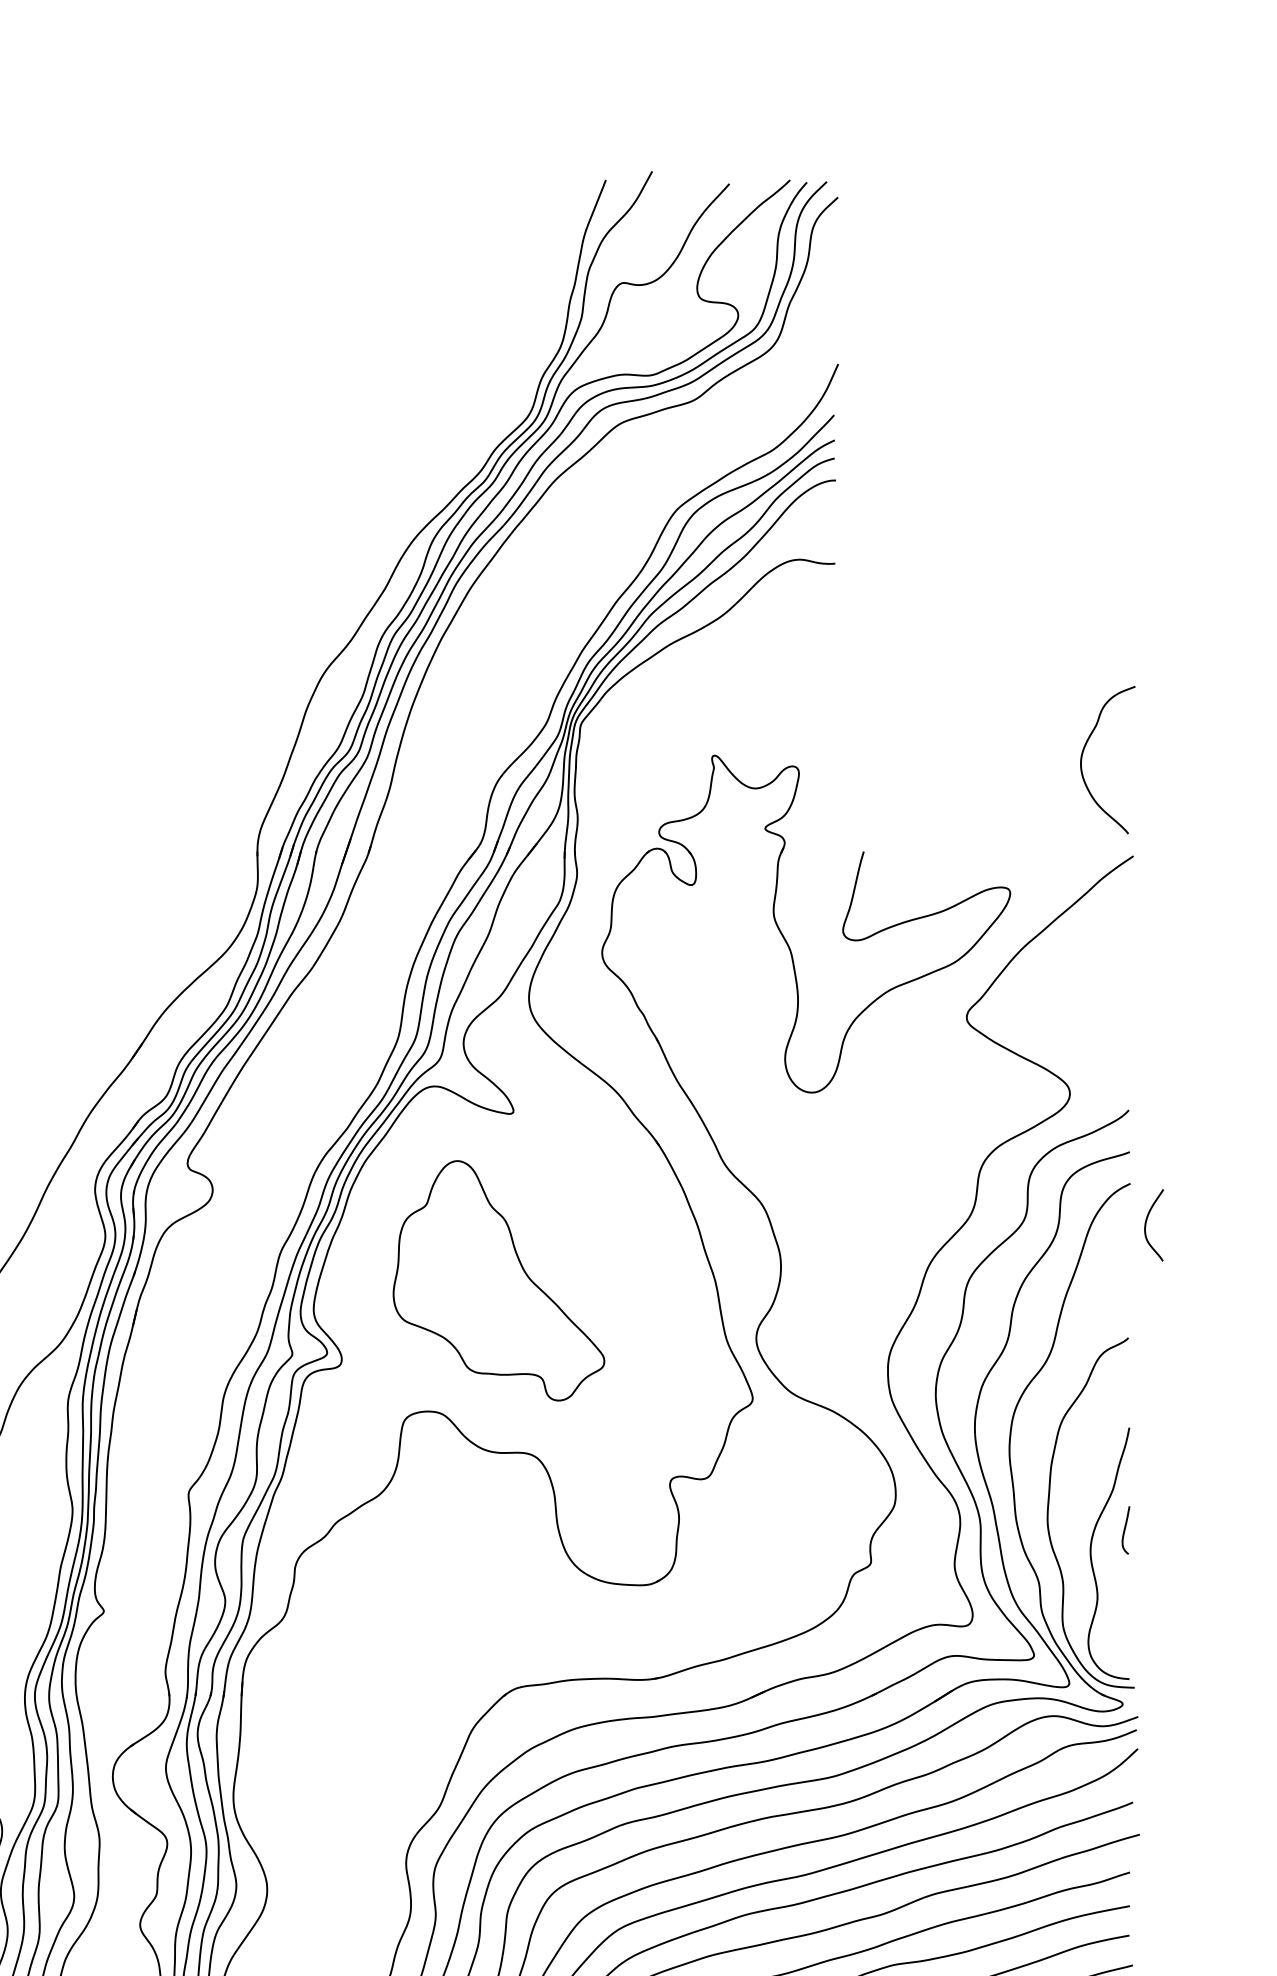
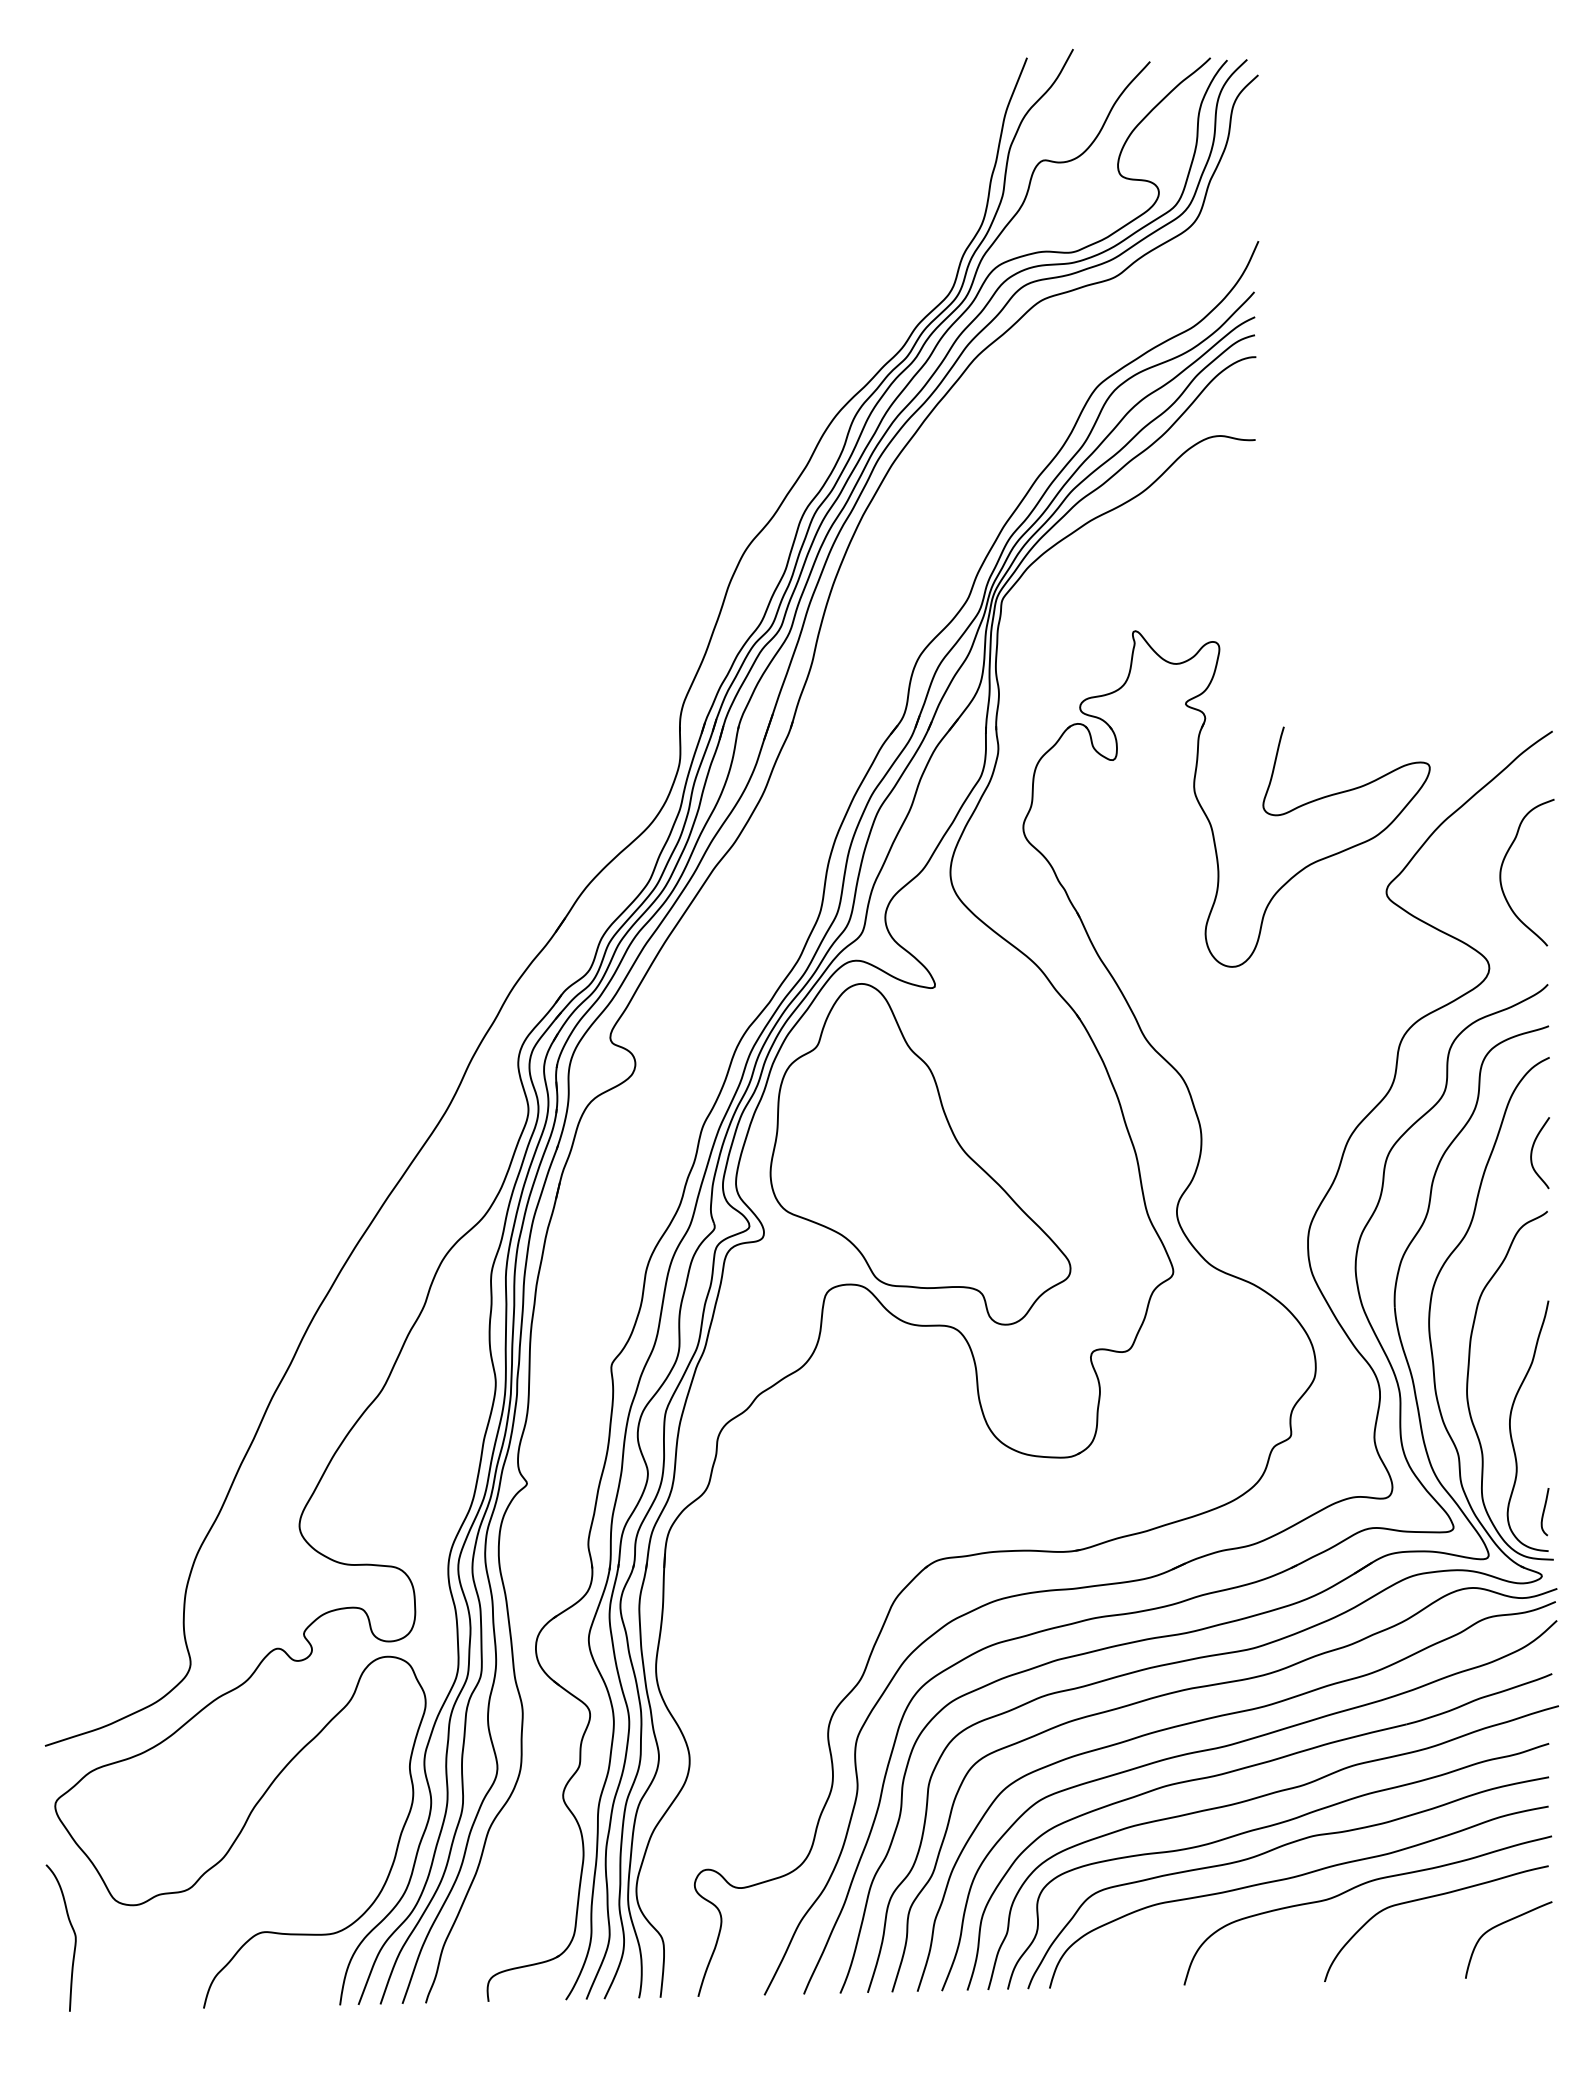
curve: (1084, 751) -> (1503, 864), moved
curve: (1146, 1225) -> (1532, 1153), moved
part: (498, 1280) -> (920, 1154), size x1.43
curve: (1125, 1530) -> (1544, 1512), moved

